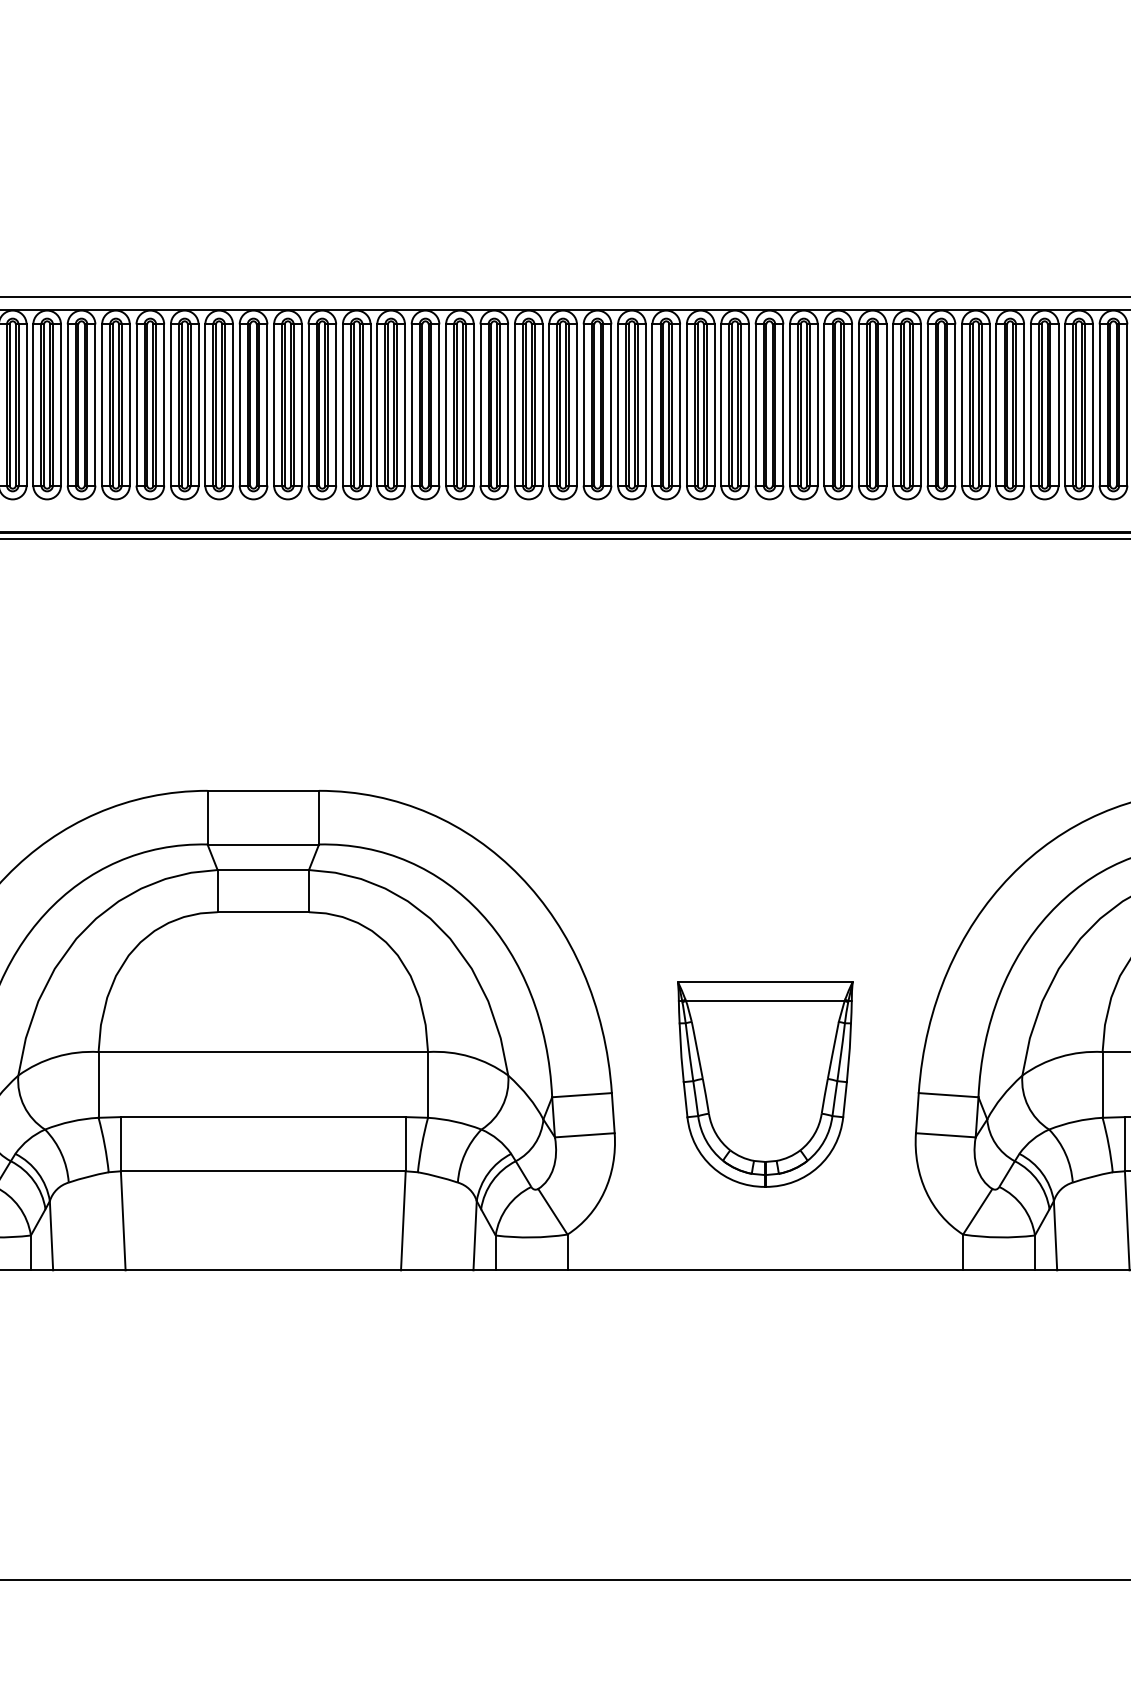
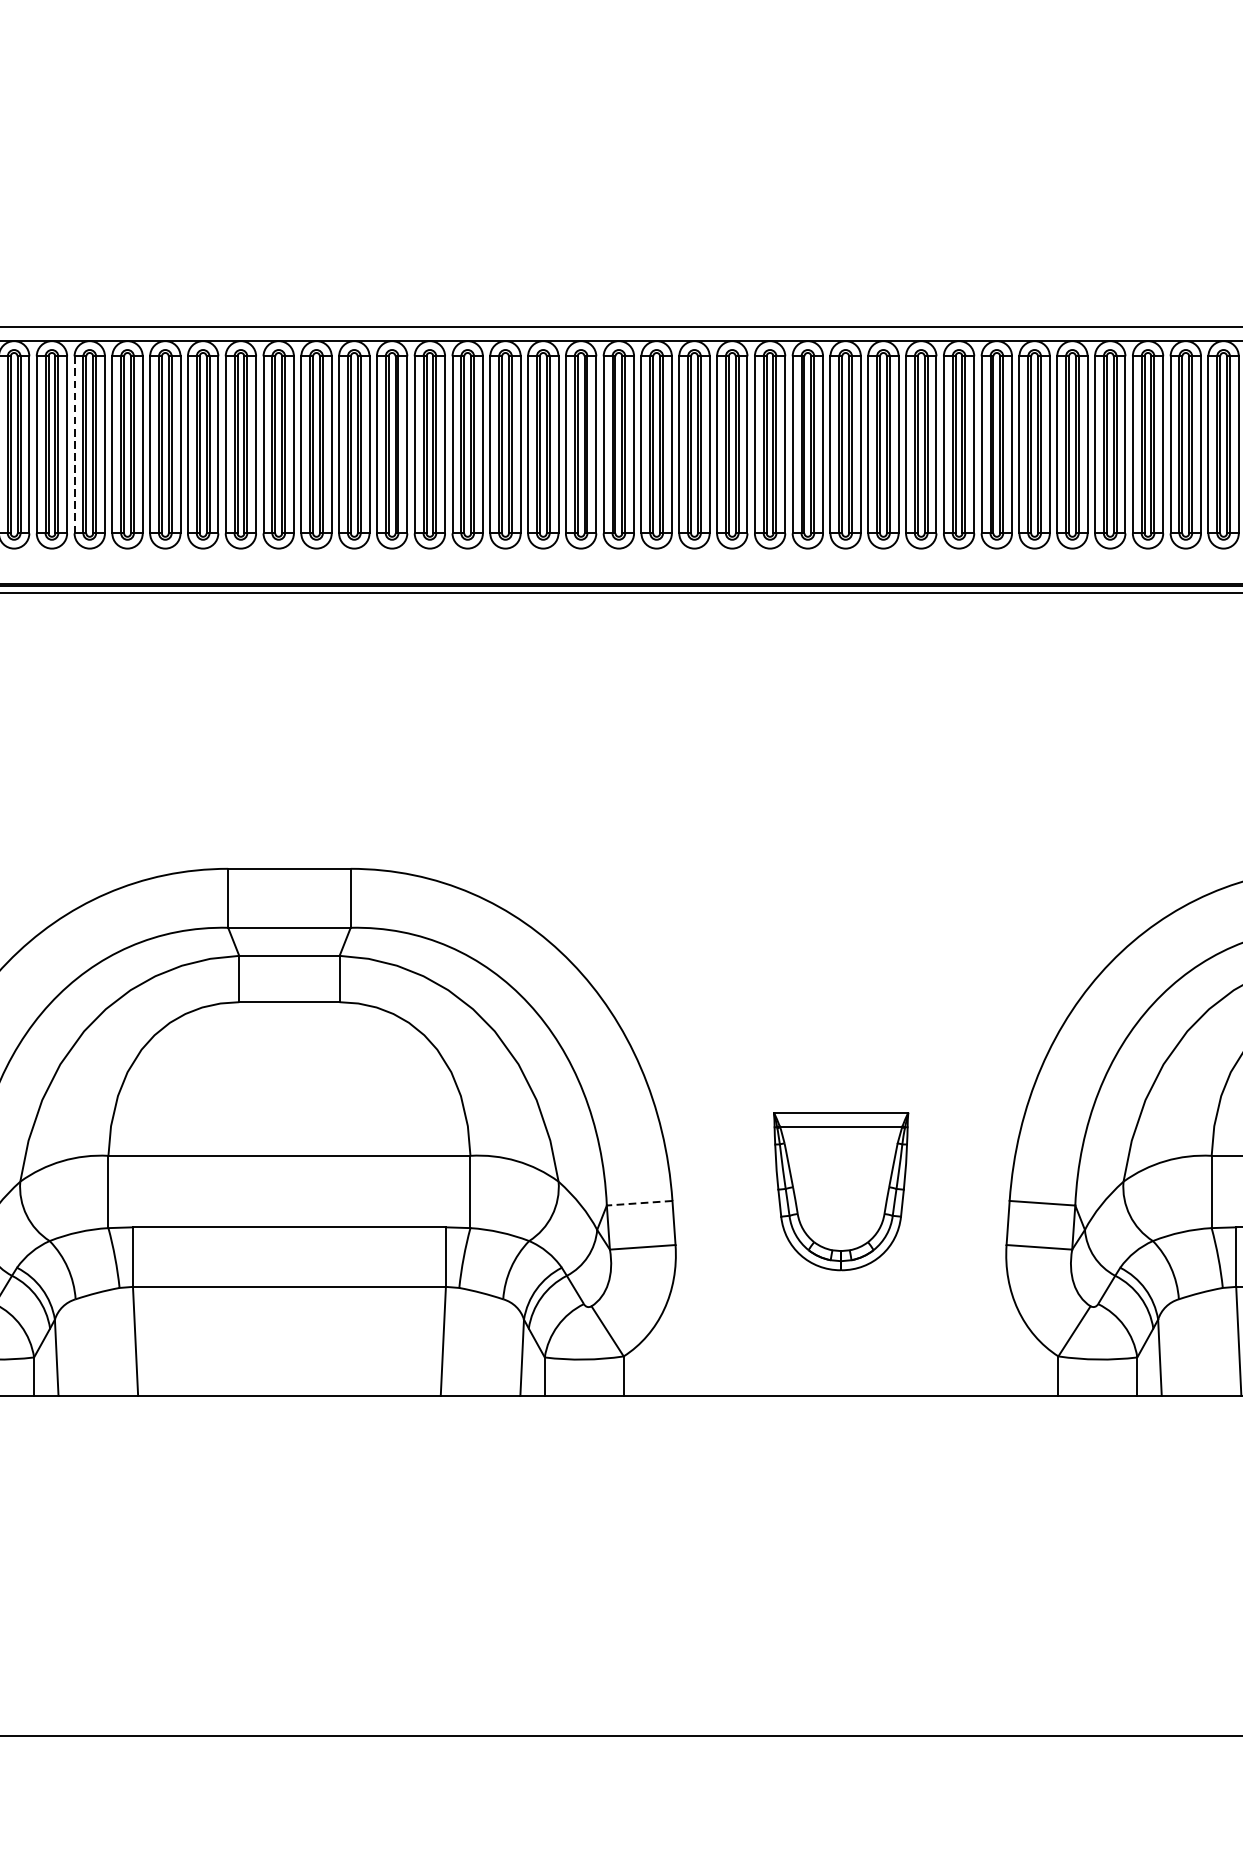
line: (67, 405) -> (74, 445), solid -> dashed
part: (765, 1084) -> (841, 1191), size x0.7
line: (582, 1095) -> (640, 1203), solid -> dashed

